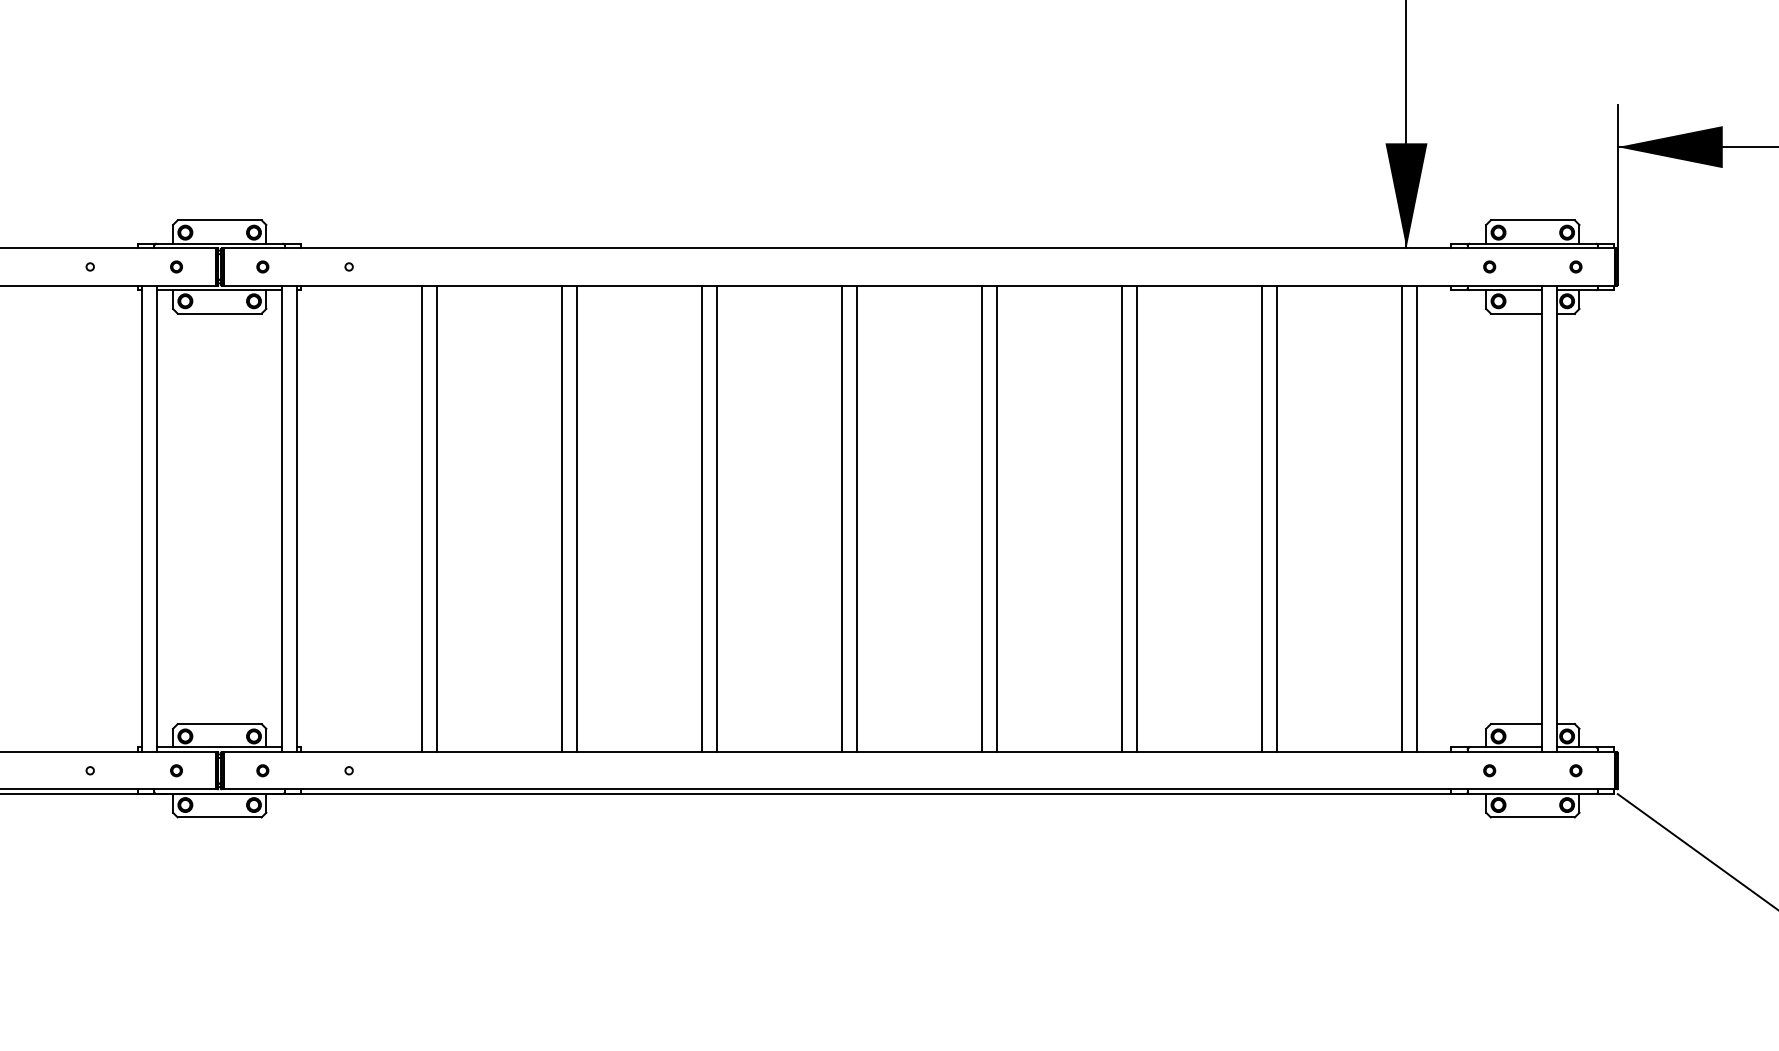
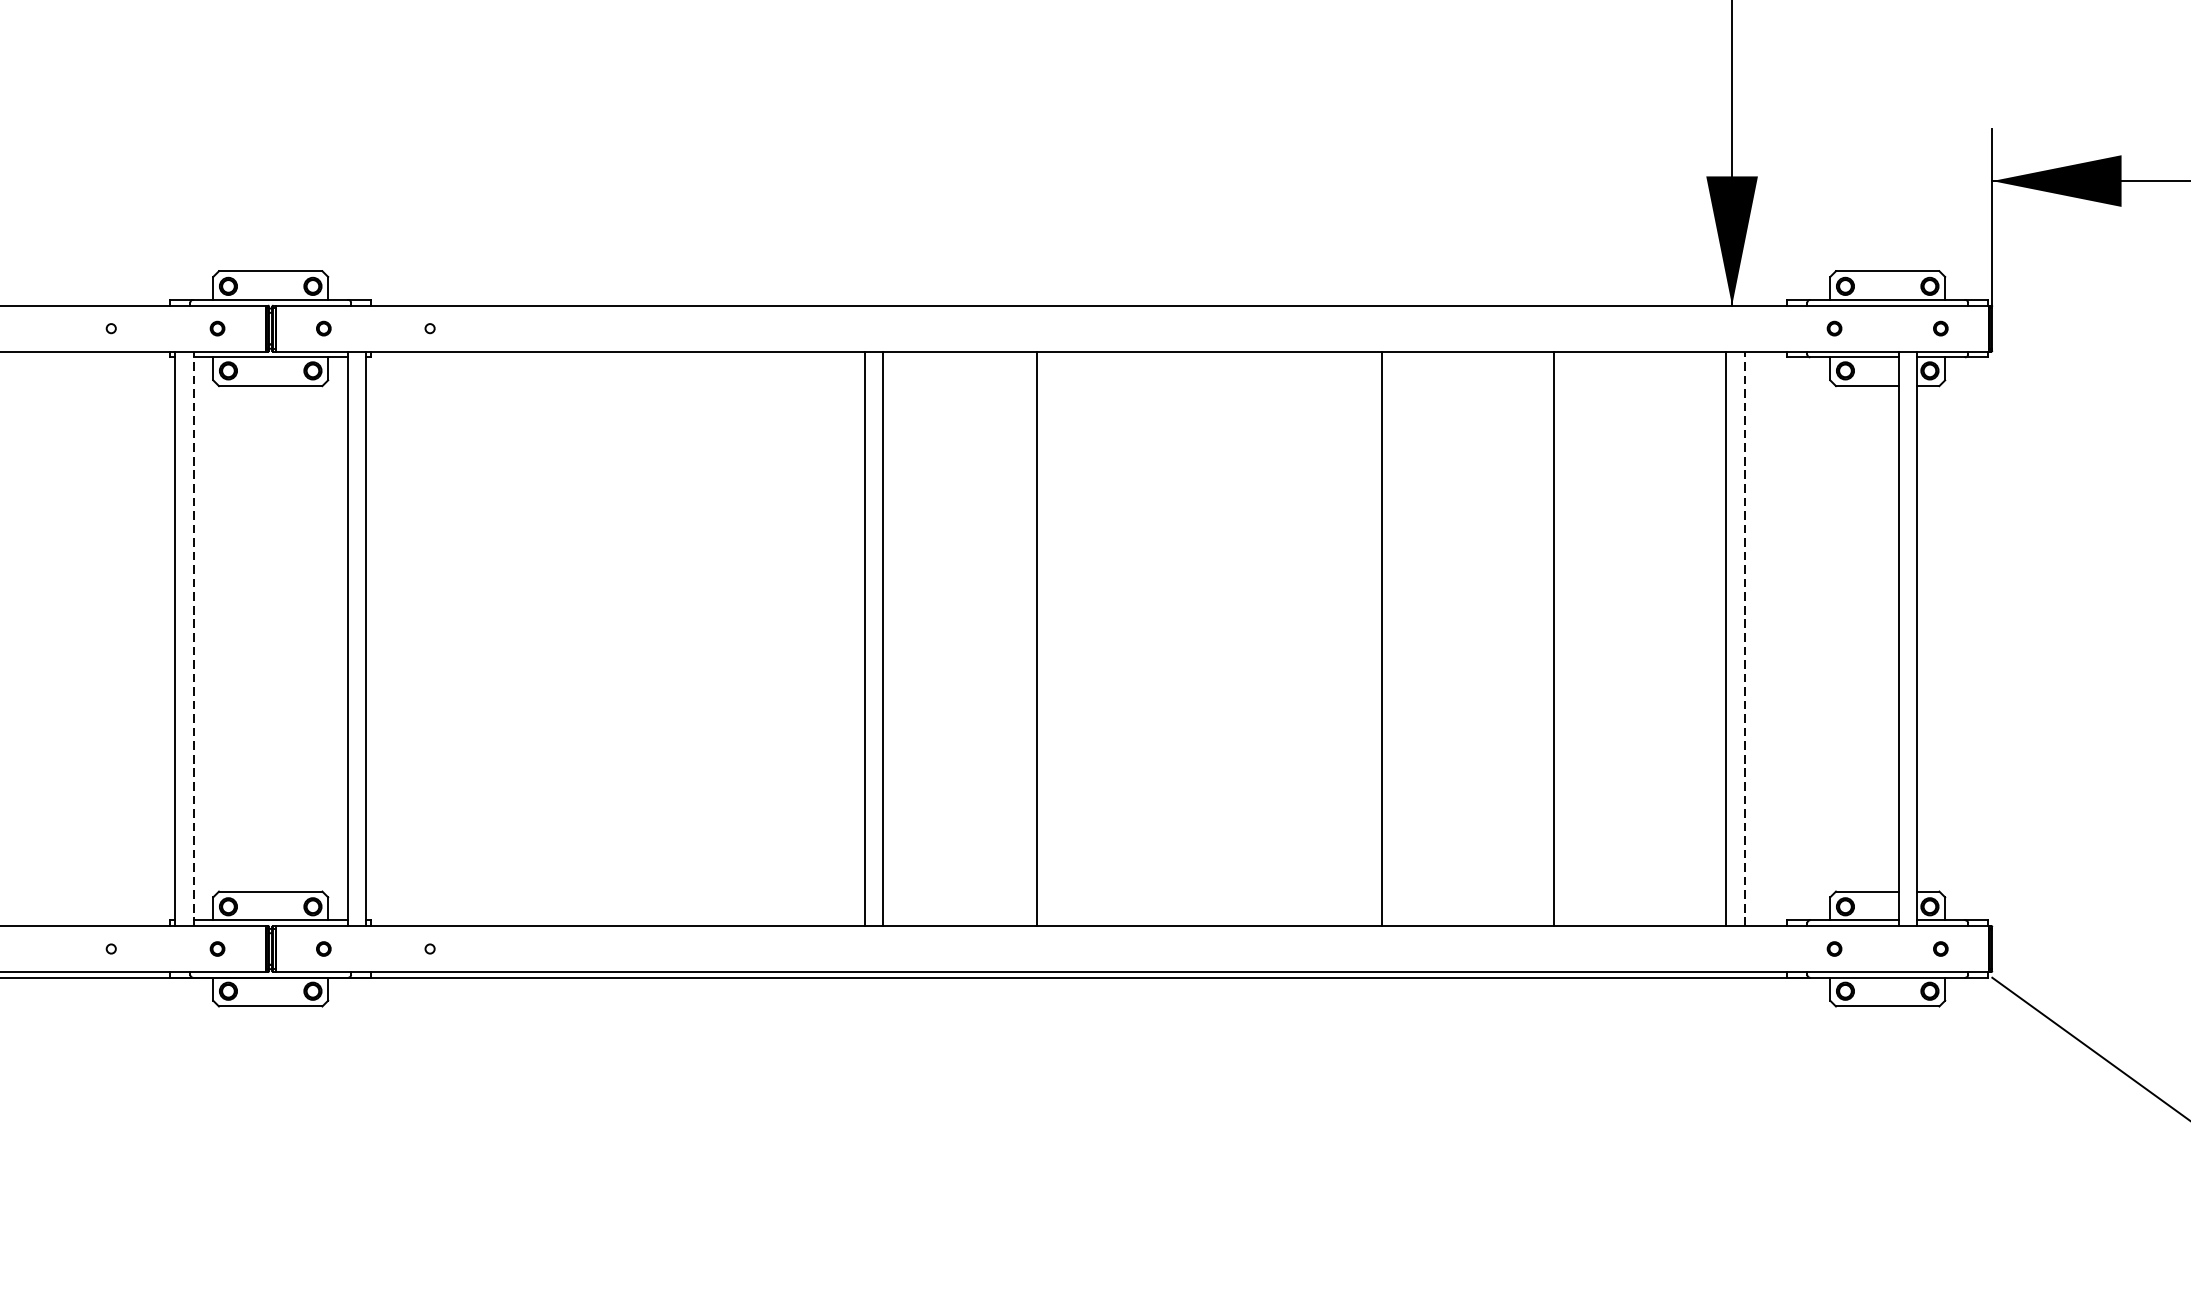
line: (157, 518) -> (194, 638), solid -> dashed
line: (422, 518) -> (520, 638), removed
line: (437, 518) -> (538, 638), removed
line: (562, 518) -> (692, 638), removed
line: (577, 518) -> (711, 638), removed
line: (856, 518) -> (1054, 638), removed
line: (981, 518) -> (1208, 638), removed
line: (996, 518) -> (1227, 638), removed
line: (1136, 518) -> (1399, 638), removed
line: (1276, 518) -> (1572, 638), removed
line: (1416, 518) -> (1744, 638), solid -> dashed

